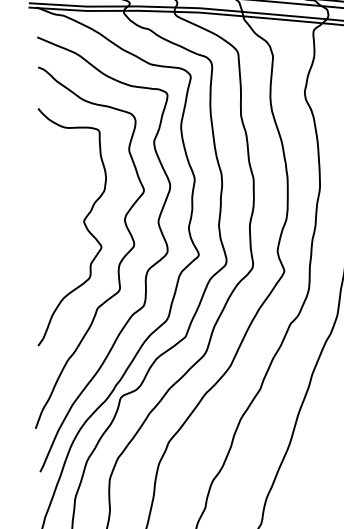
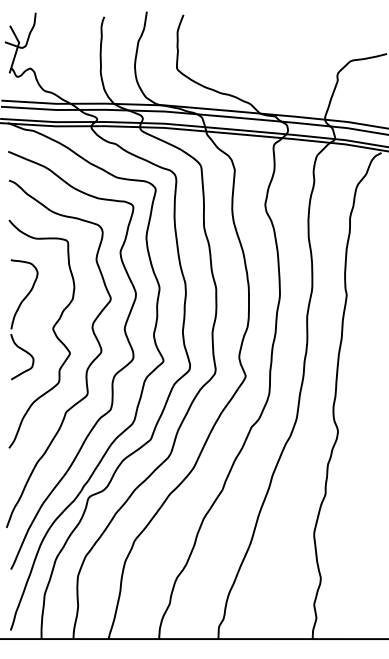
part: (44, 209) -> (15, 317), added

